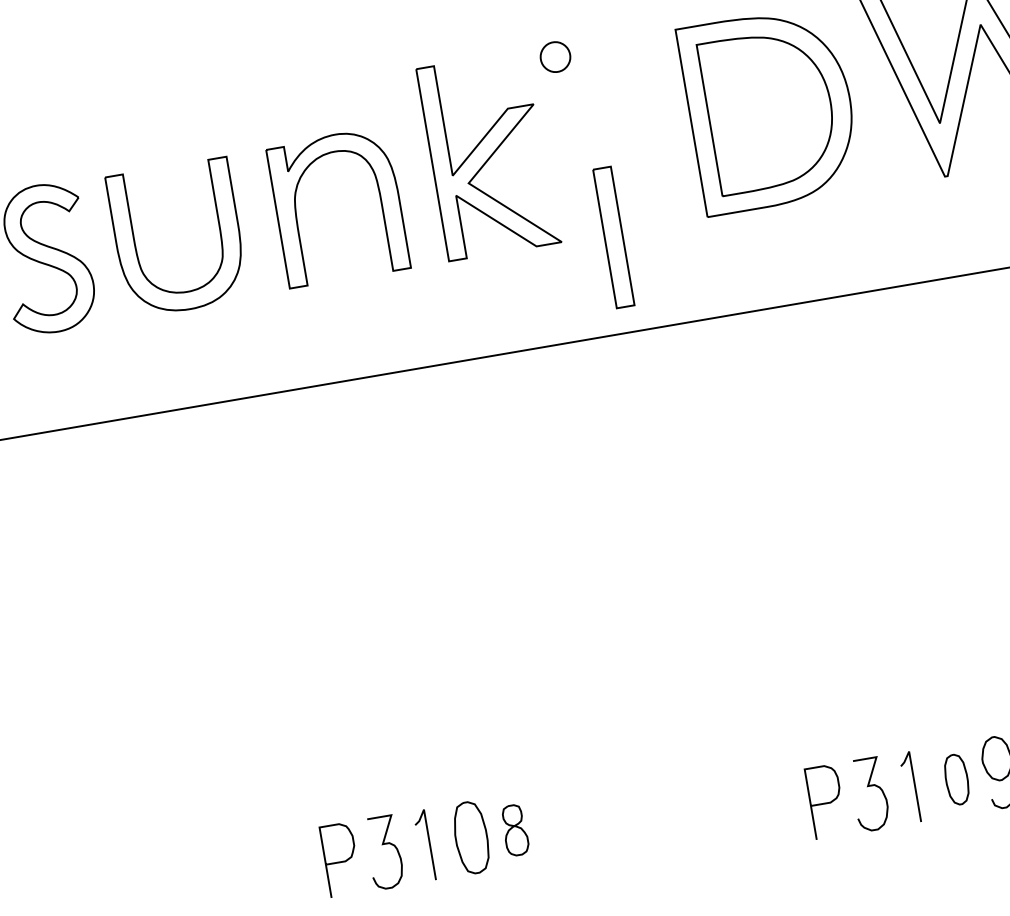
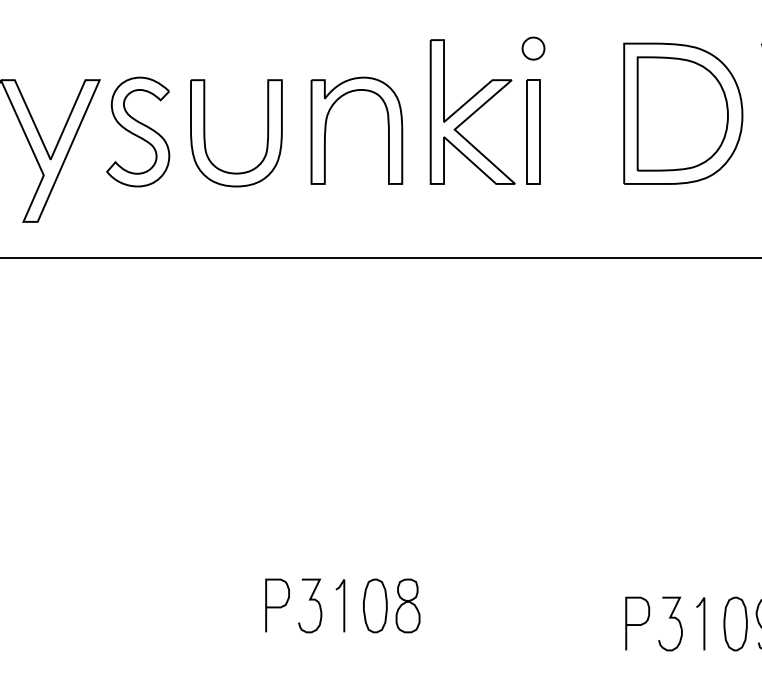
part: (613, 236) -> (533, 131), moved
part: (956, 778) -> (735, 623), size x1.43
part: (514, 829) -> (407, 605), size x1.43

